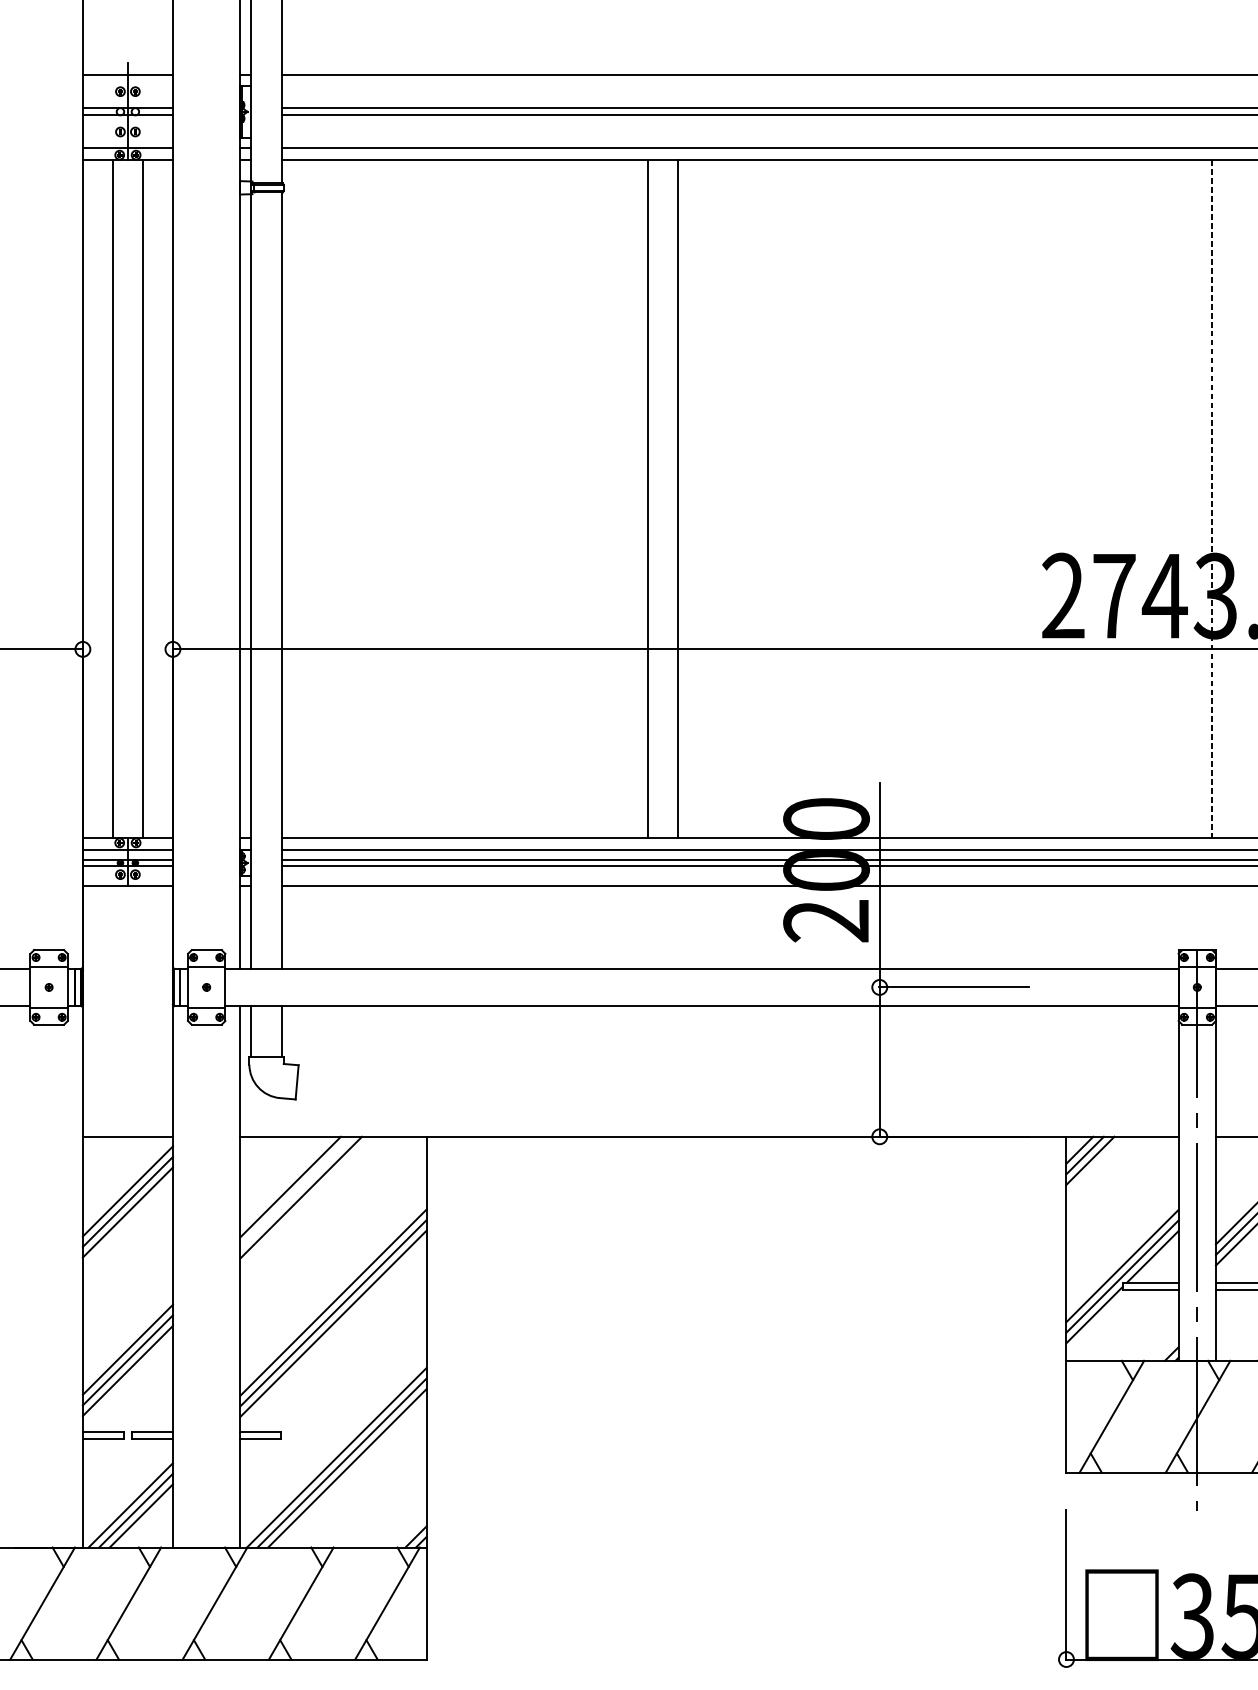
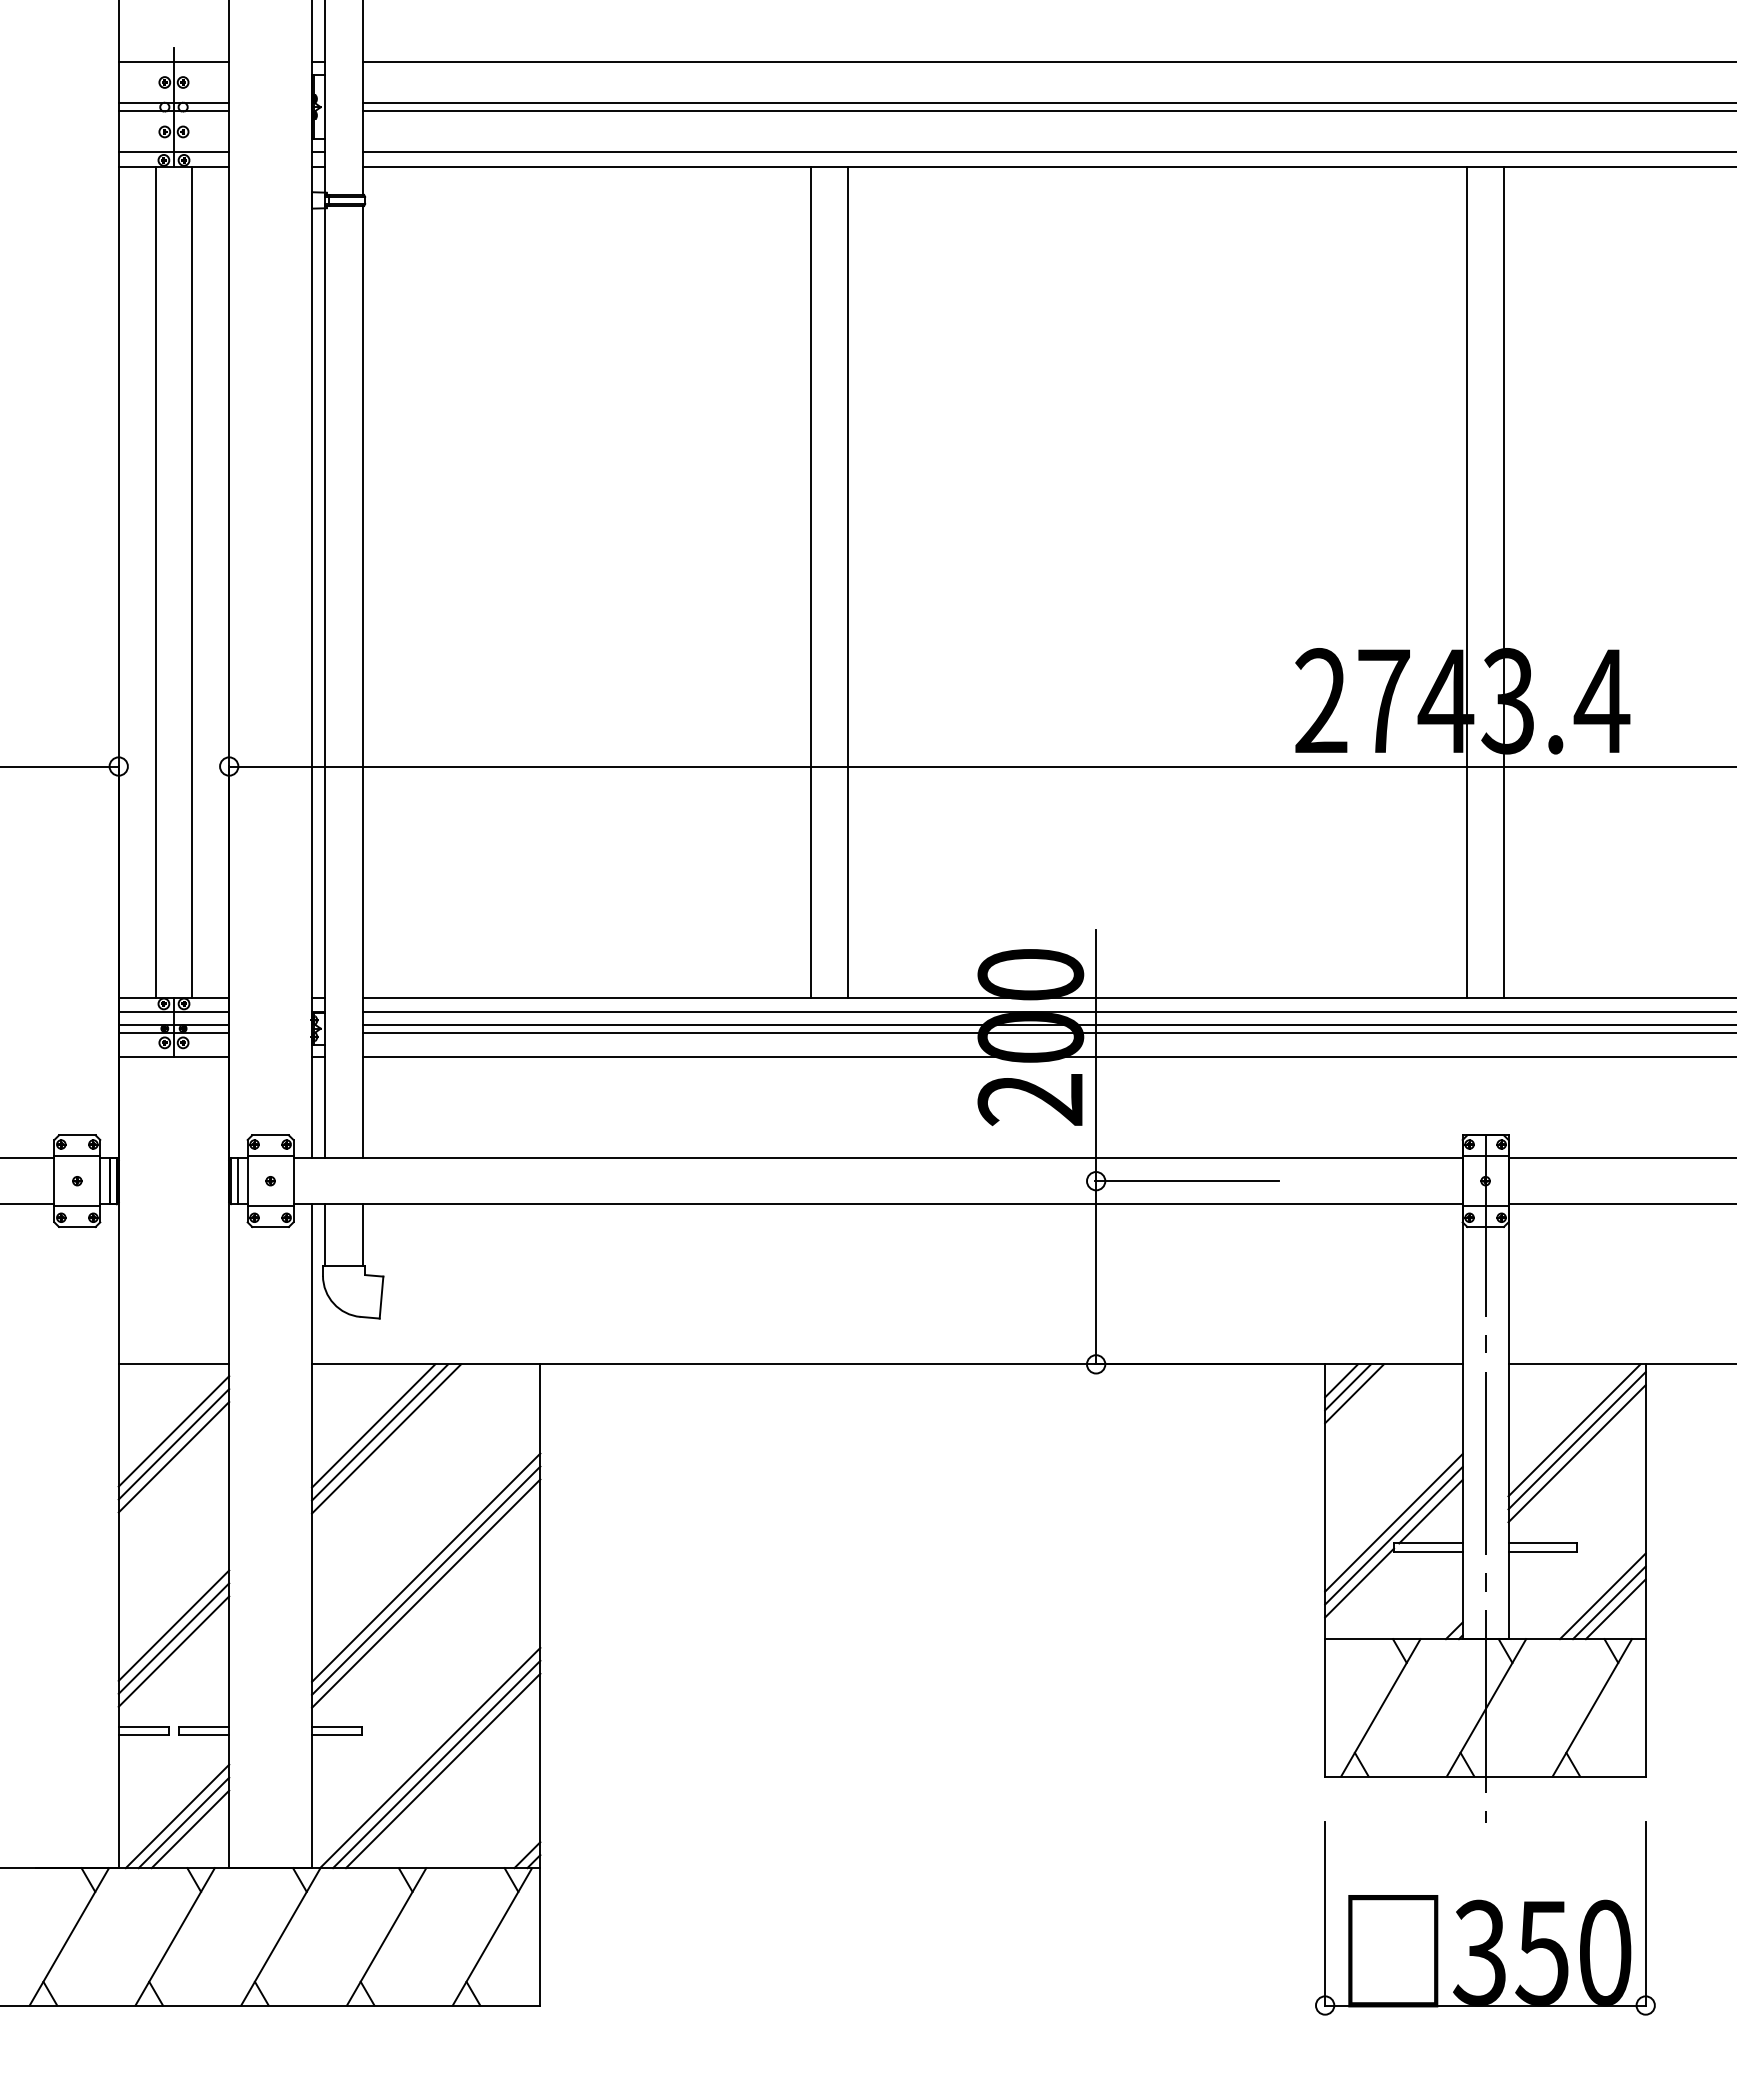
line: (1182, 498) -> (1467, 581), added
line: (1211, 499) -> (1503, 582), dashed -> solid
line: (296, 1192) -> (380, 1432), added

